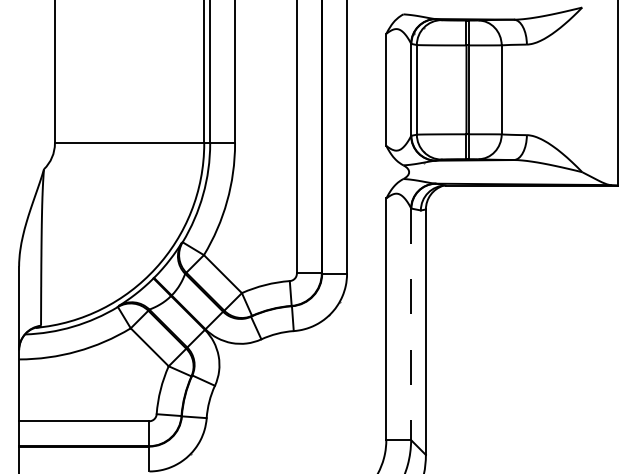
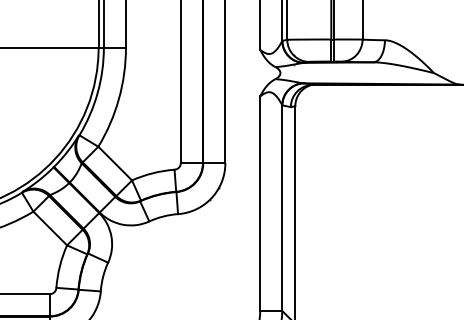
line: (411, 324) -> (282, 208), dashed -> solid

